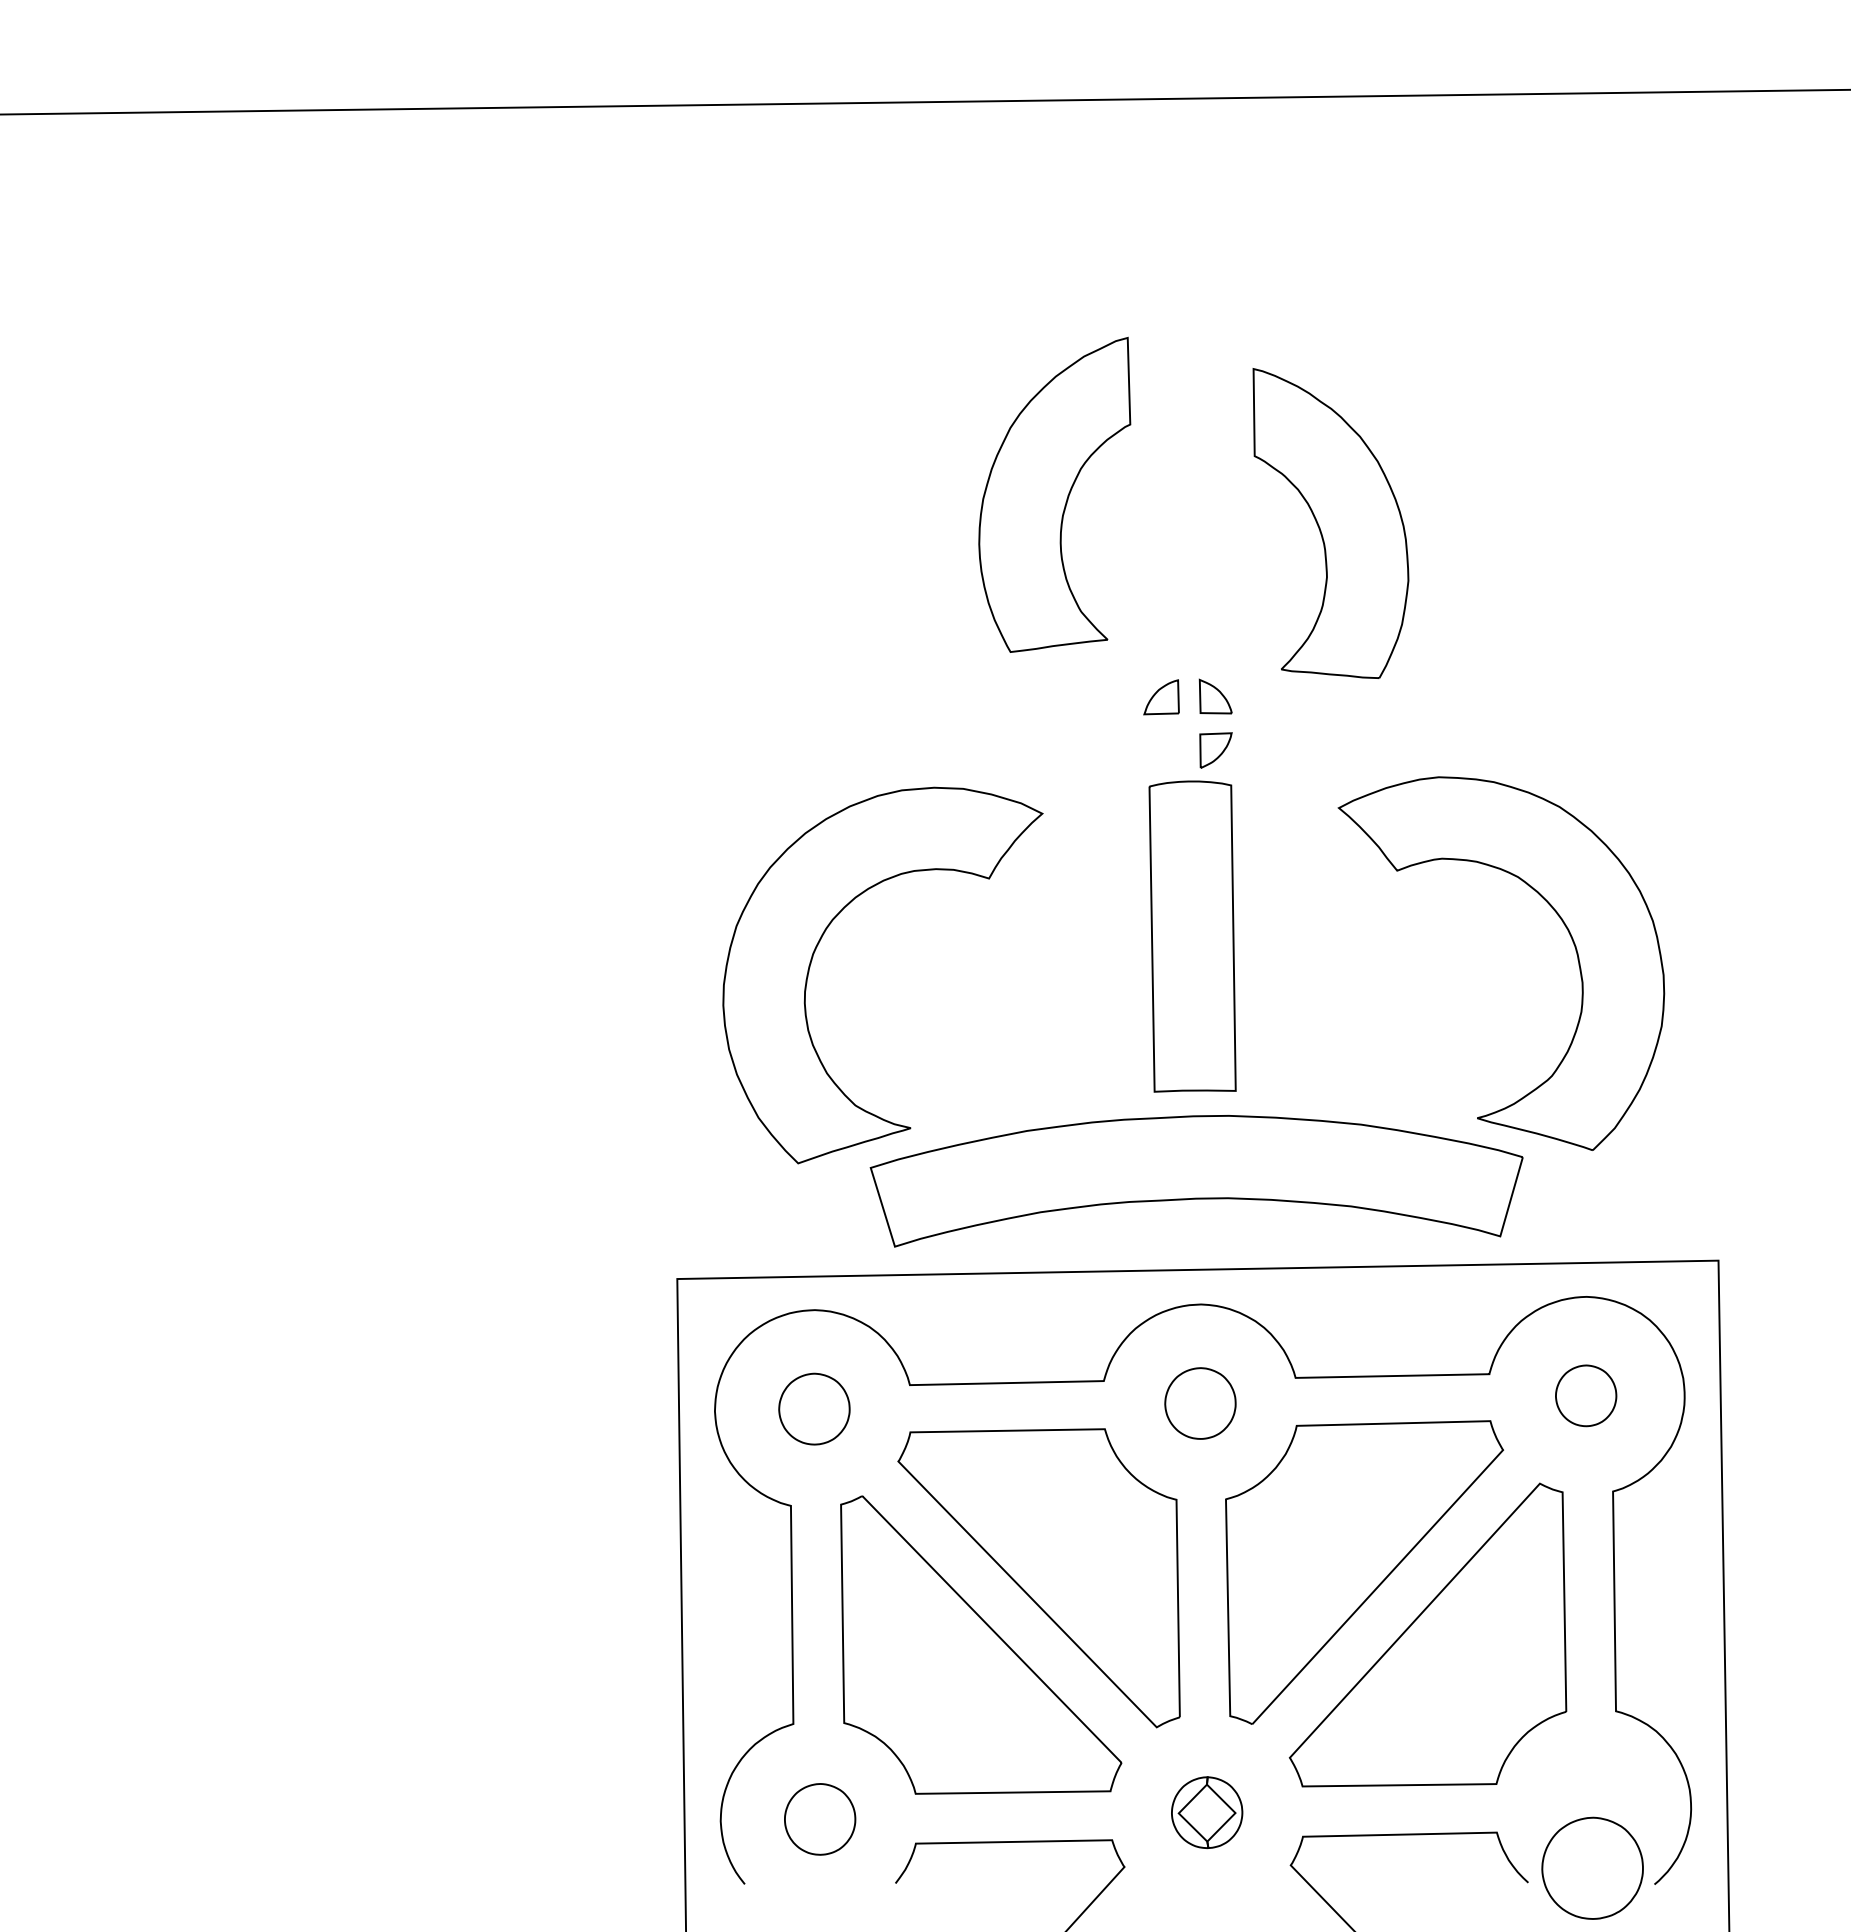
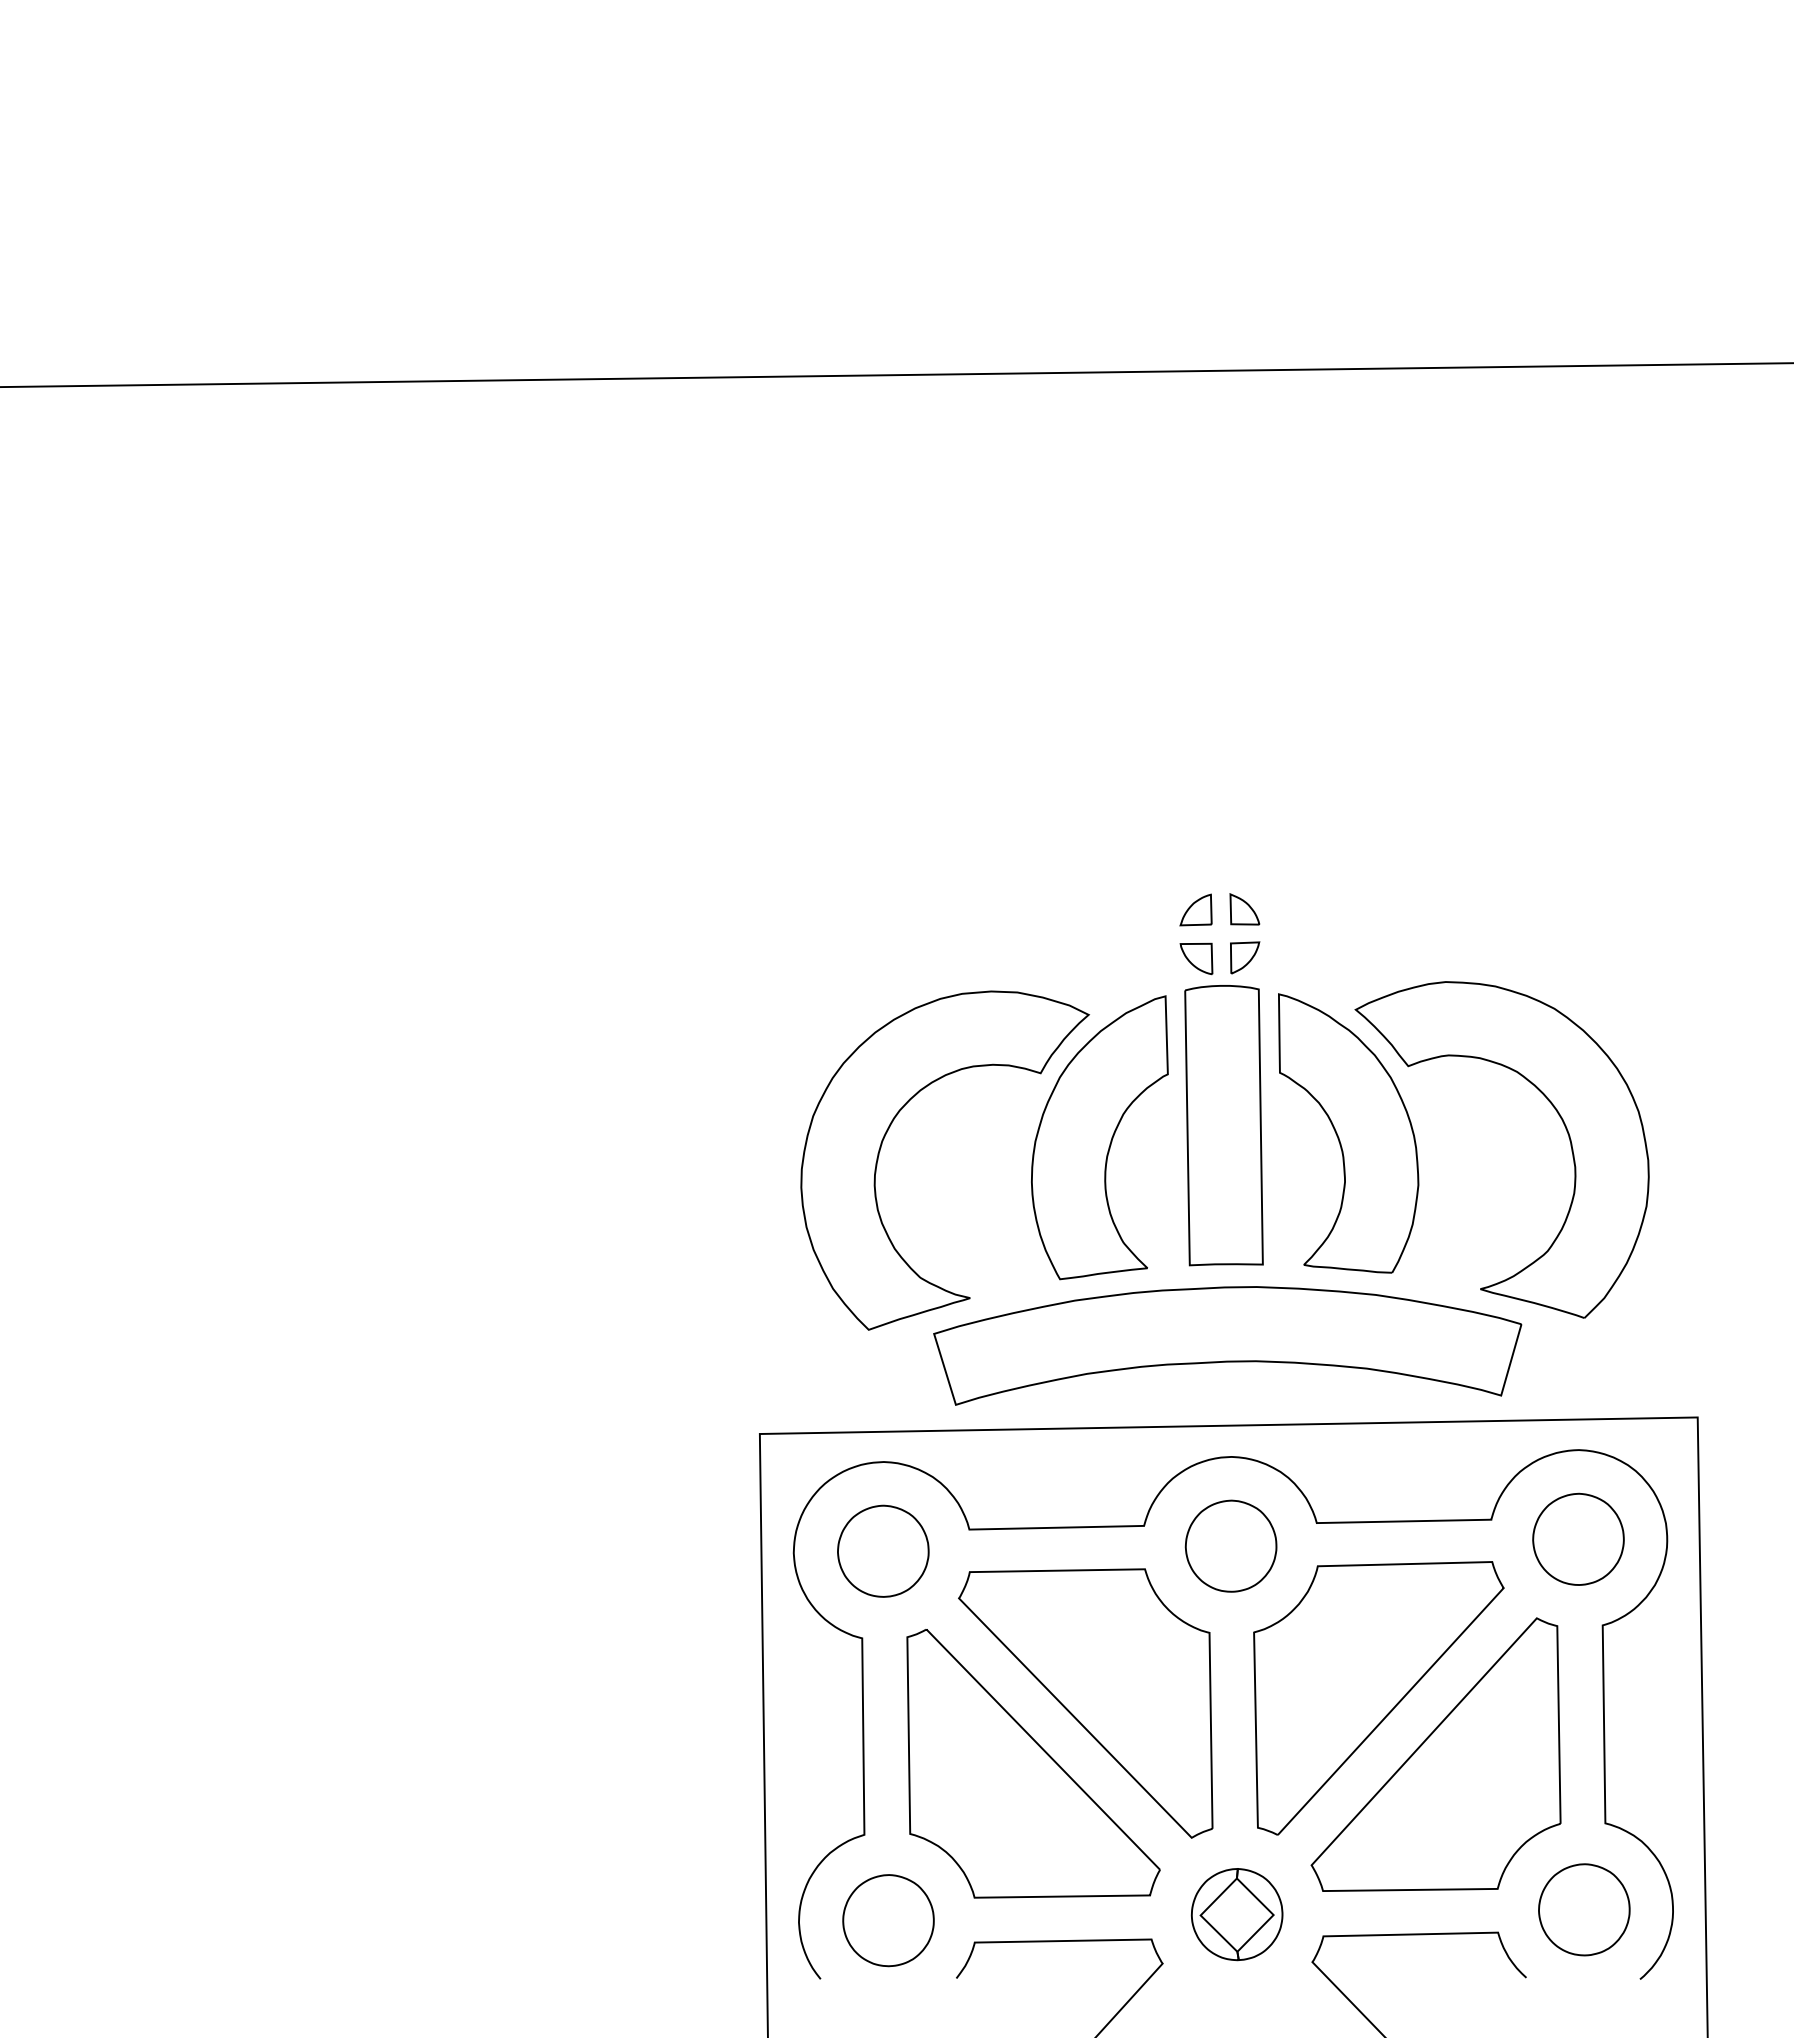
part: (1054, 494) -> (1099, 1137), moved
part: (1330, 523) -> (1348, 1133), moved
part: (1162, 751) -> (1196, 958), added
part: (1586, 1395) -> (1578, 1538), size x1.67
part: (1199, 1402) -> (1230, 1545), size x1.43
part: (814, 1408) -> (883, 1550), size x1.43
part: (1206, 1812) -> (1236, 1914), size x1.43
part: (820, 1819) -> (888, 1920), size x1.43
part: (1592, 1867) -> (1584, 1909), moved

